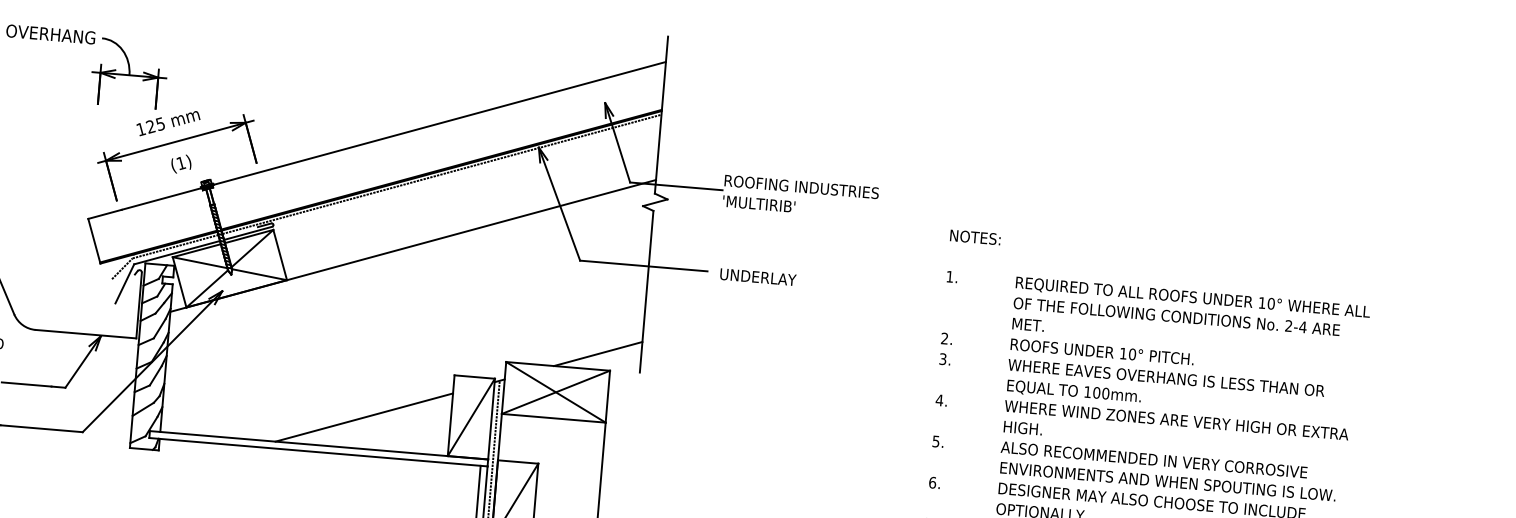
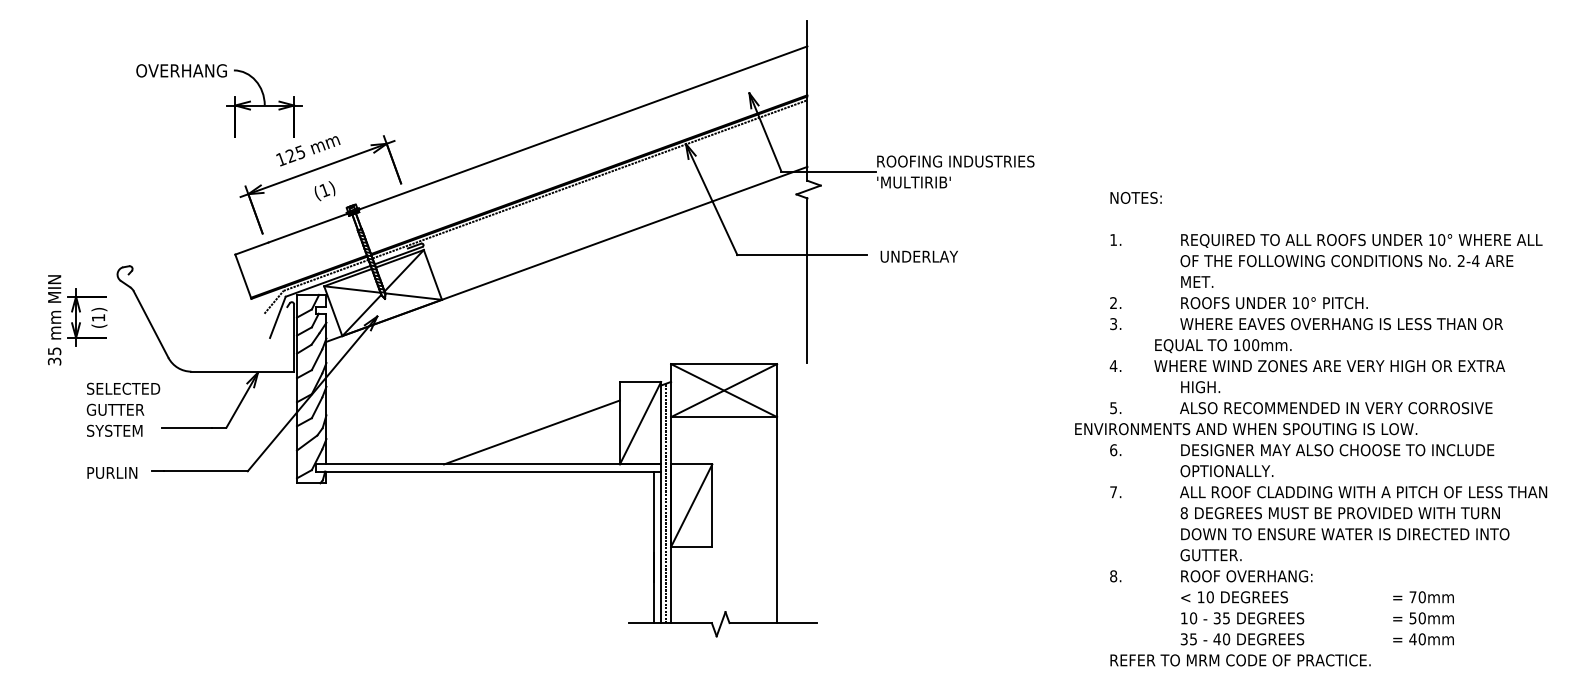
line: (598, 354) -> (763, 348), removed
text: (1177, 409) -> (1329, 355), moved
text: (1168, 482) -> (1246, 429), moved

